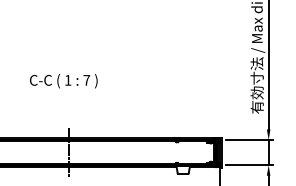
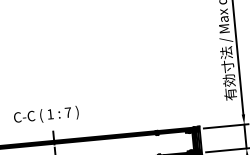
text: (63, 81) -> (46, 115), moved

